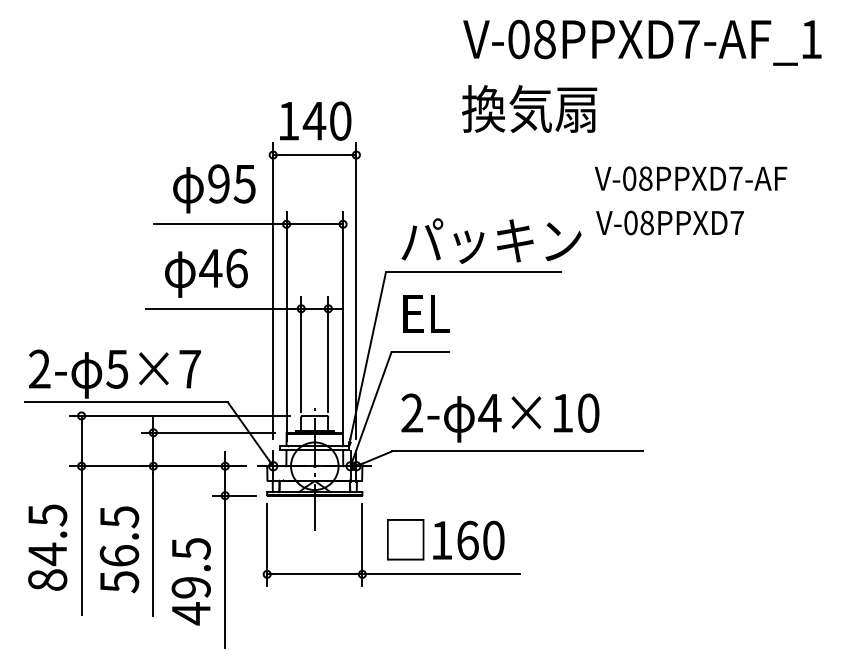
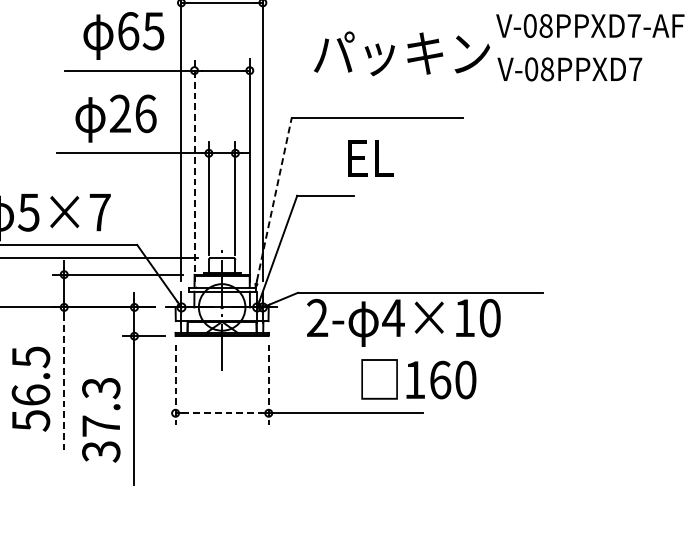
text: (219, 183) -> (128, 30), 95 -> 65
text: (491, 240) -> (401, 53), moved
text: (210, 267) -> (120, 112), 46 -> 26
text: (426, 313) -> (370, 157), moved
line: (286, 326) -> (194, 170), solid -> dashed
line: (368, 355) -> (274, 199), solid -> dashed
text: (500, 417) -> (403, 322), moved
text: (445, 539) -> (418, 379), moved
line: (153, 544) -> (64, 384), solid -> dashed
line: (267, 545) -> (175, 384), solid -> dashed
line: (362, 545) -> (268, 384), solid -> dashed
line: (315, 574) -> (222, 413), solid -> dashed
text: (190, 581) -> (100, 420), 49.5 -> 37.3

